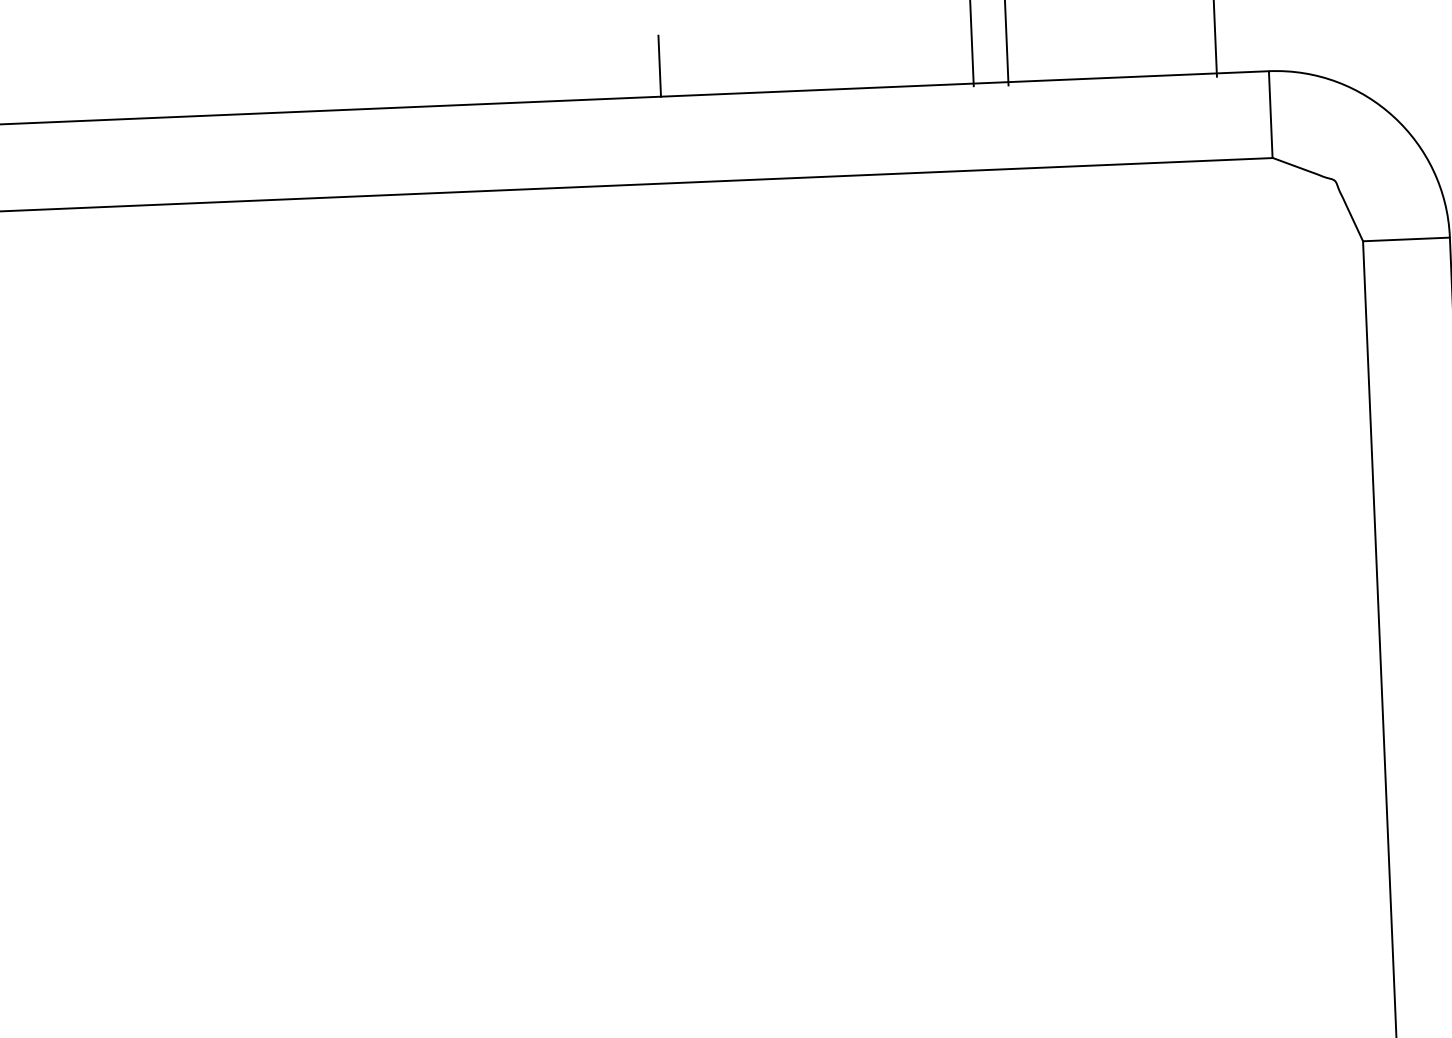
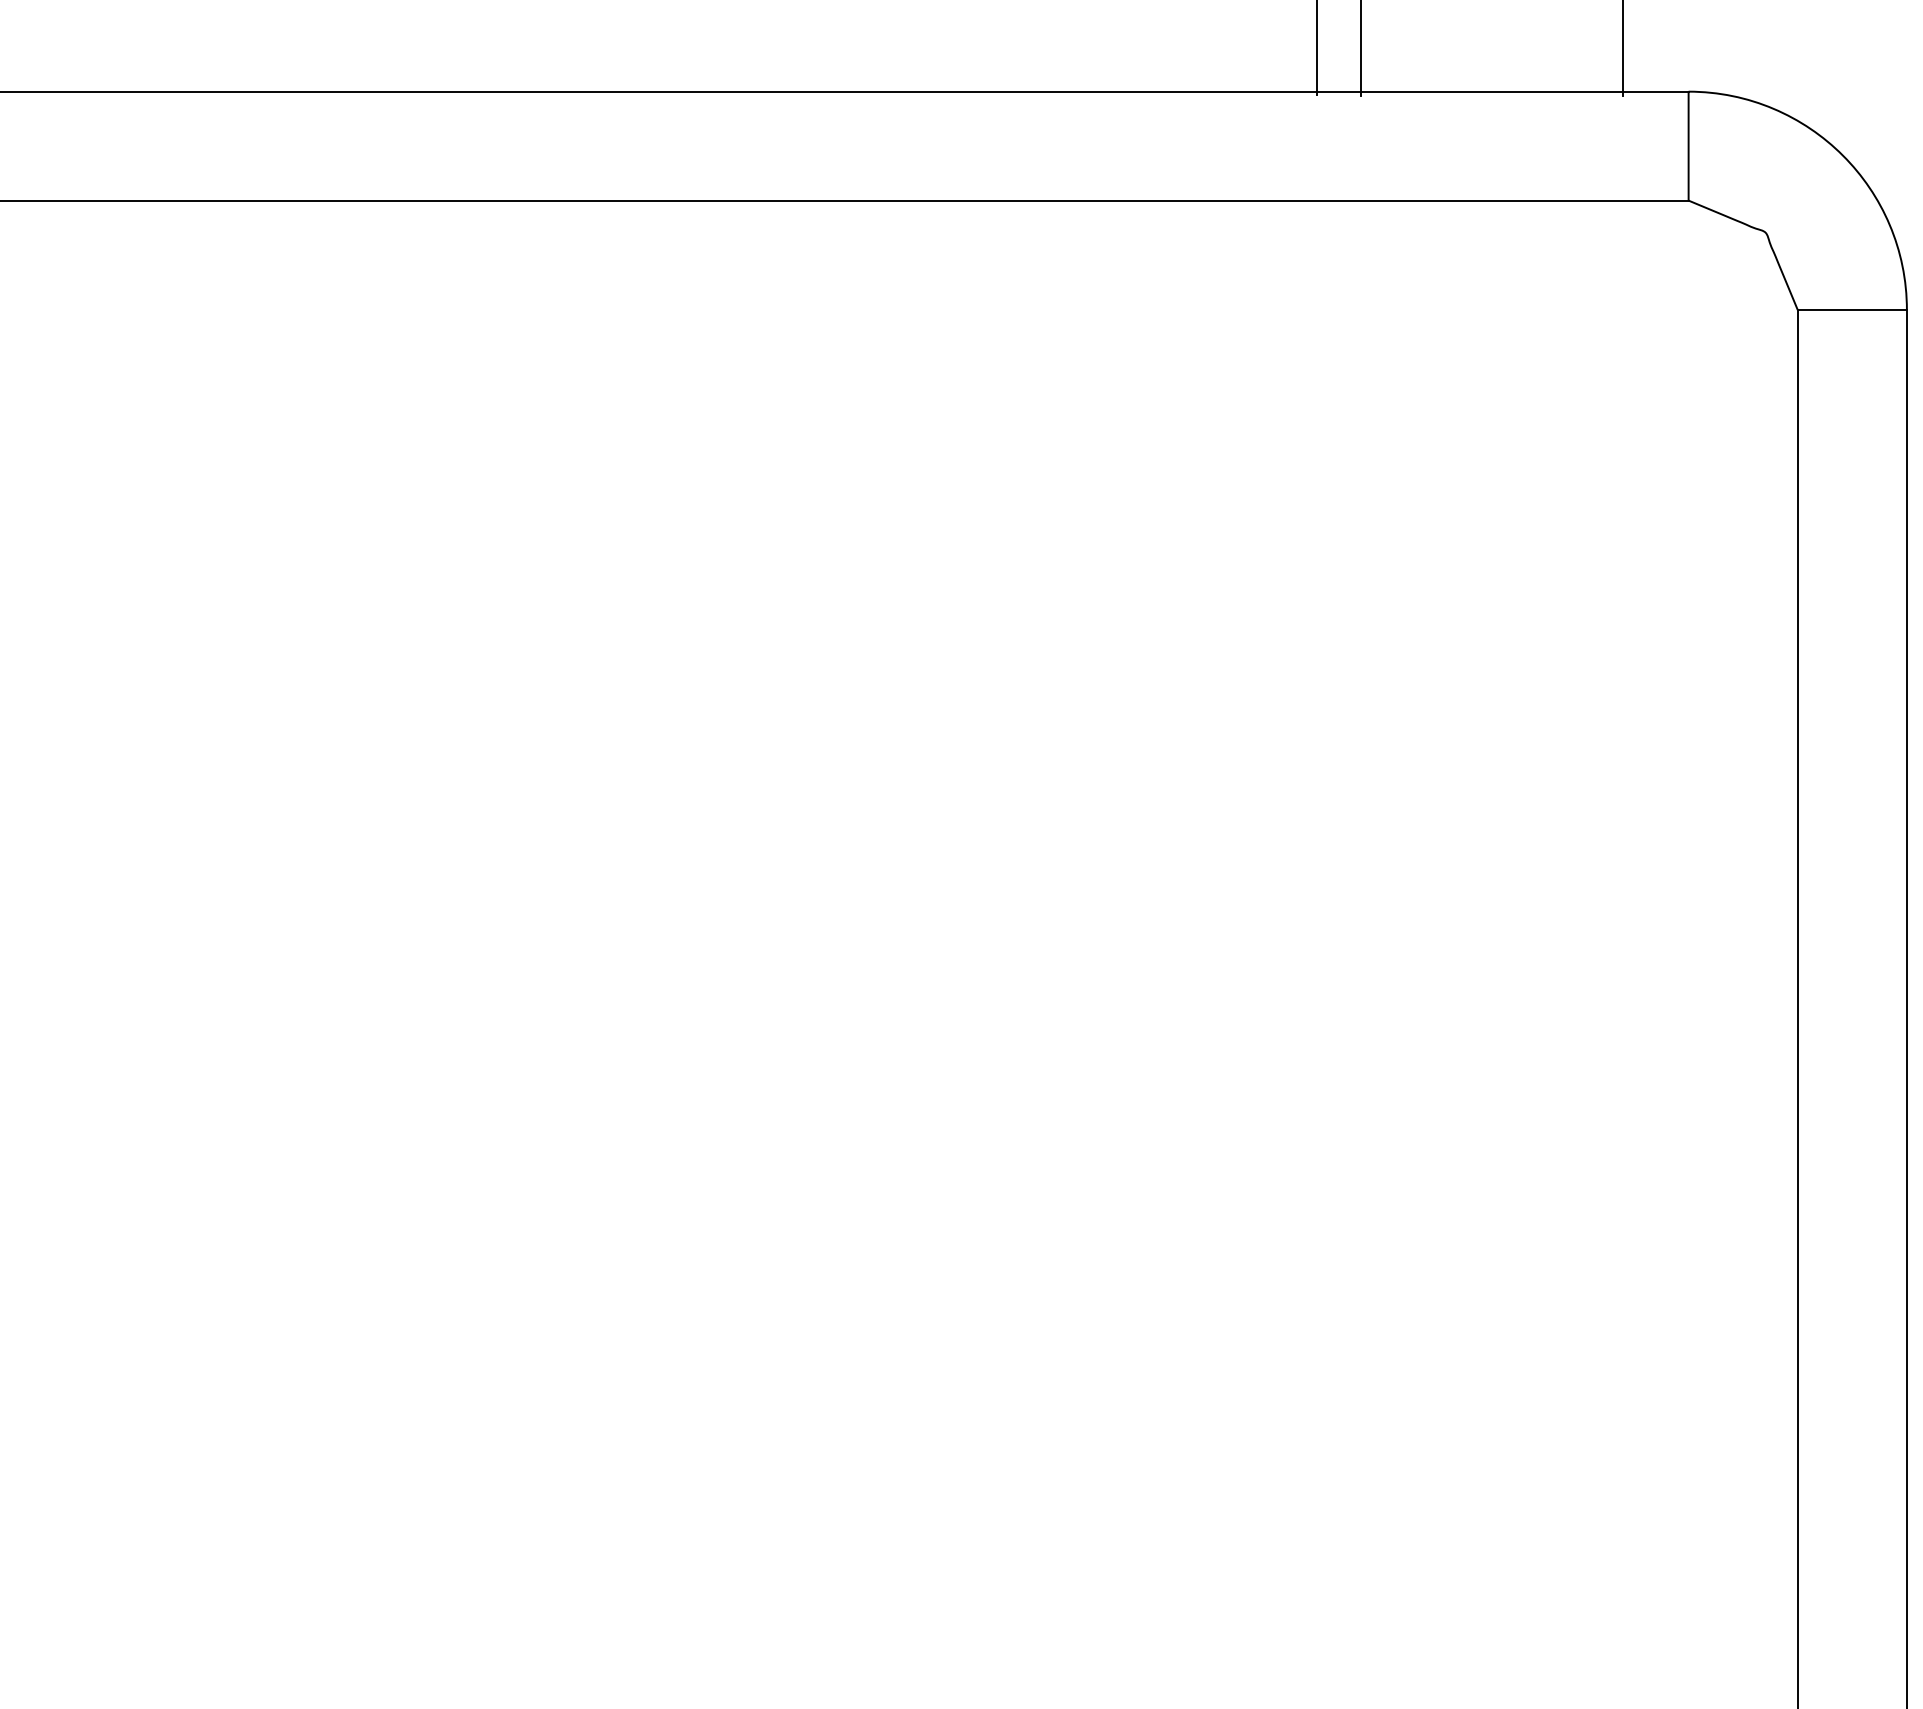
line: (659, 66) -> (924, 53), removed

